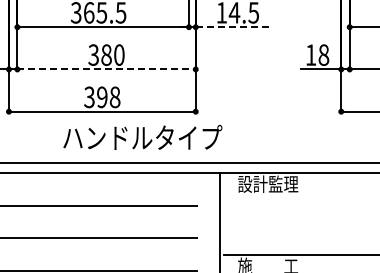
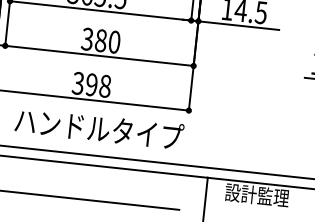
line: (234, 27) -> (239, 26), dashed -> solid
line: (107, 69) -> (100, 56), dashed -> solid
text: (142, 137) -> (99, 128), moved

